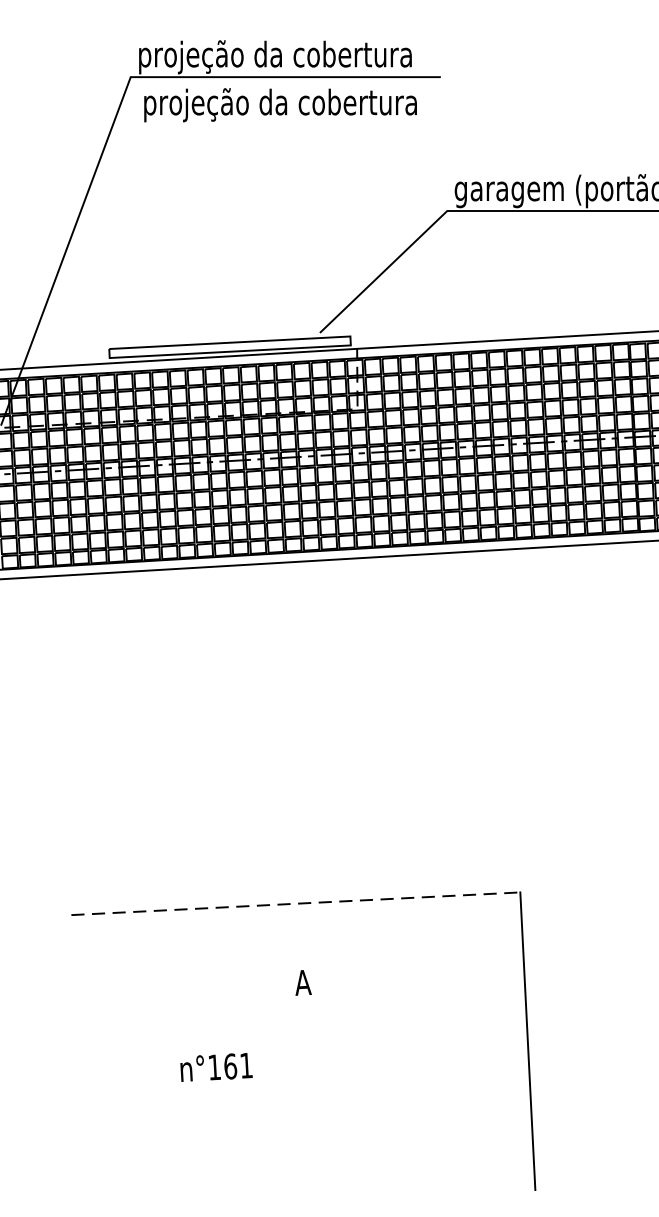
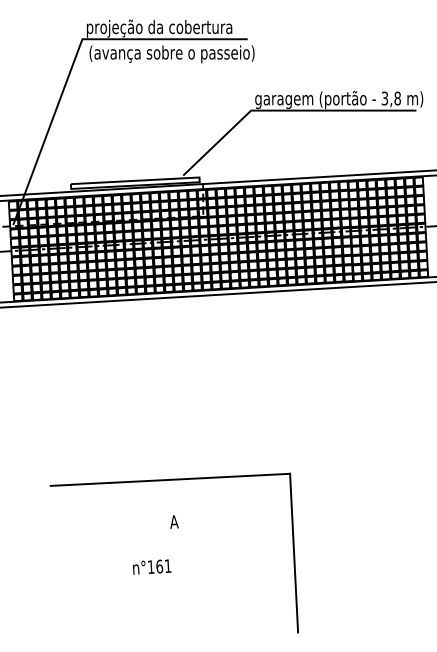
text: (297, 105) -> (171, 54), projeção da cobertura -> (avança sobre o passeio)
line: (295, 903) -> (170, 479), dashed -> solid
text: (217, 1066) -> (152, 566), moved

